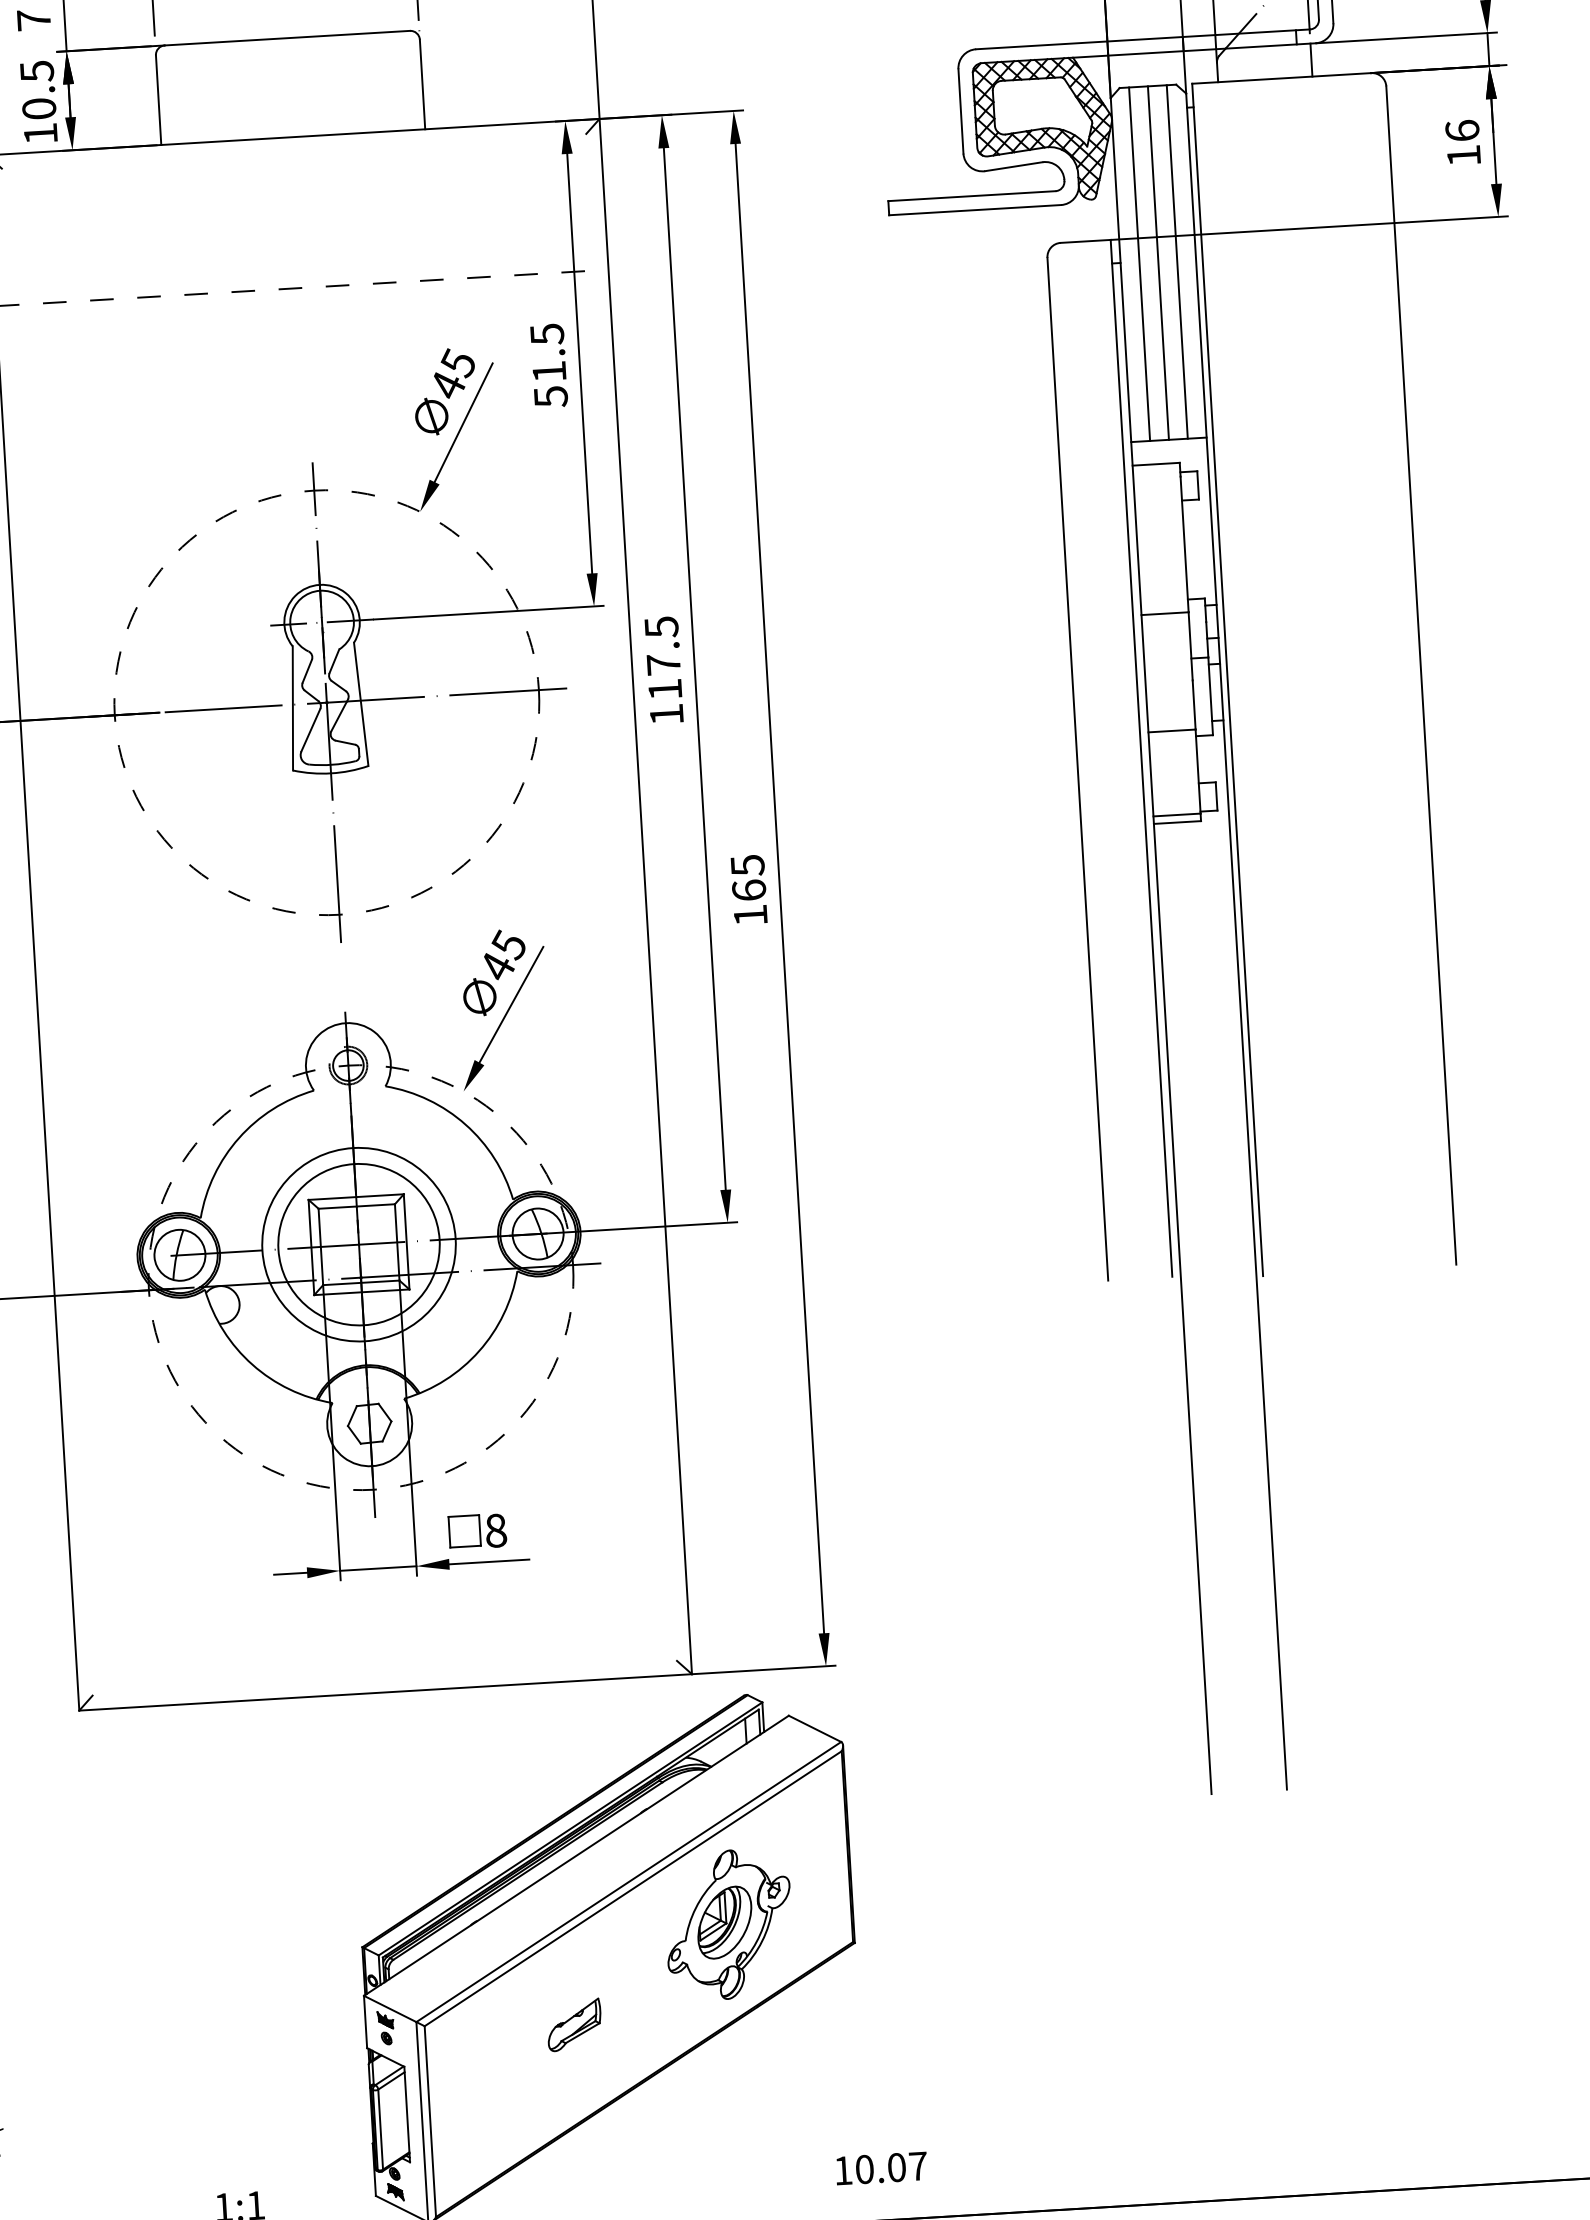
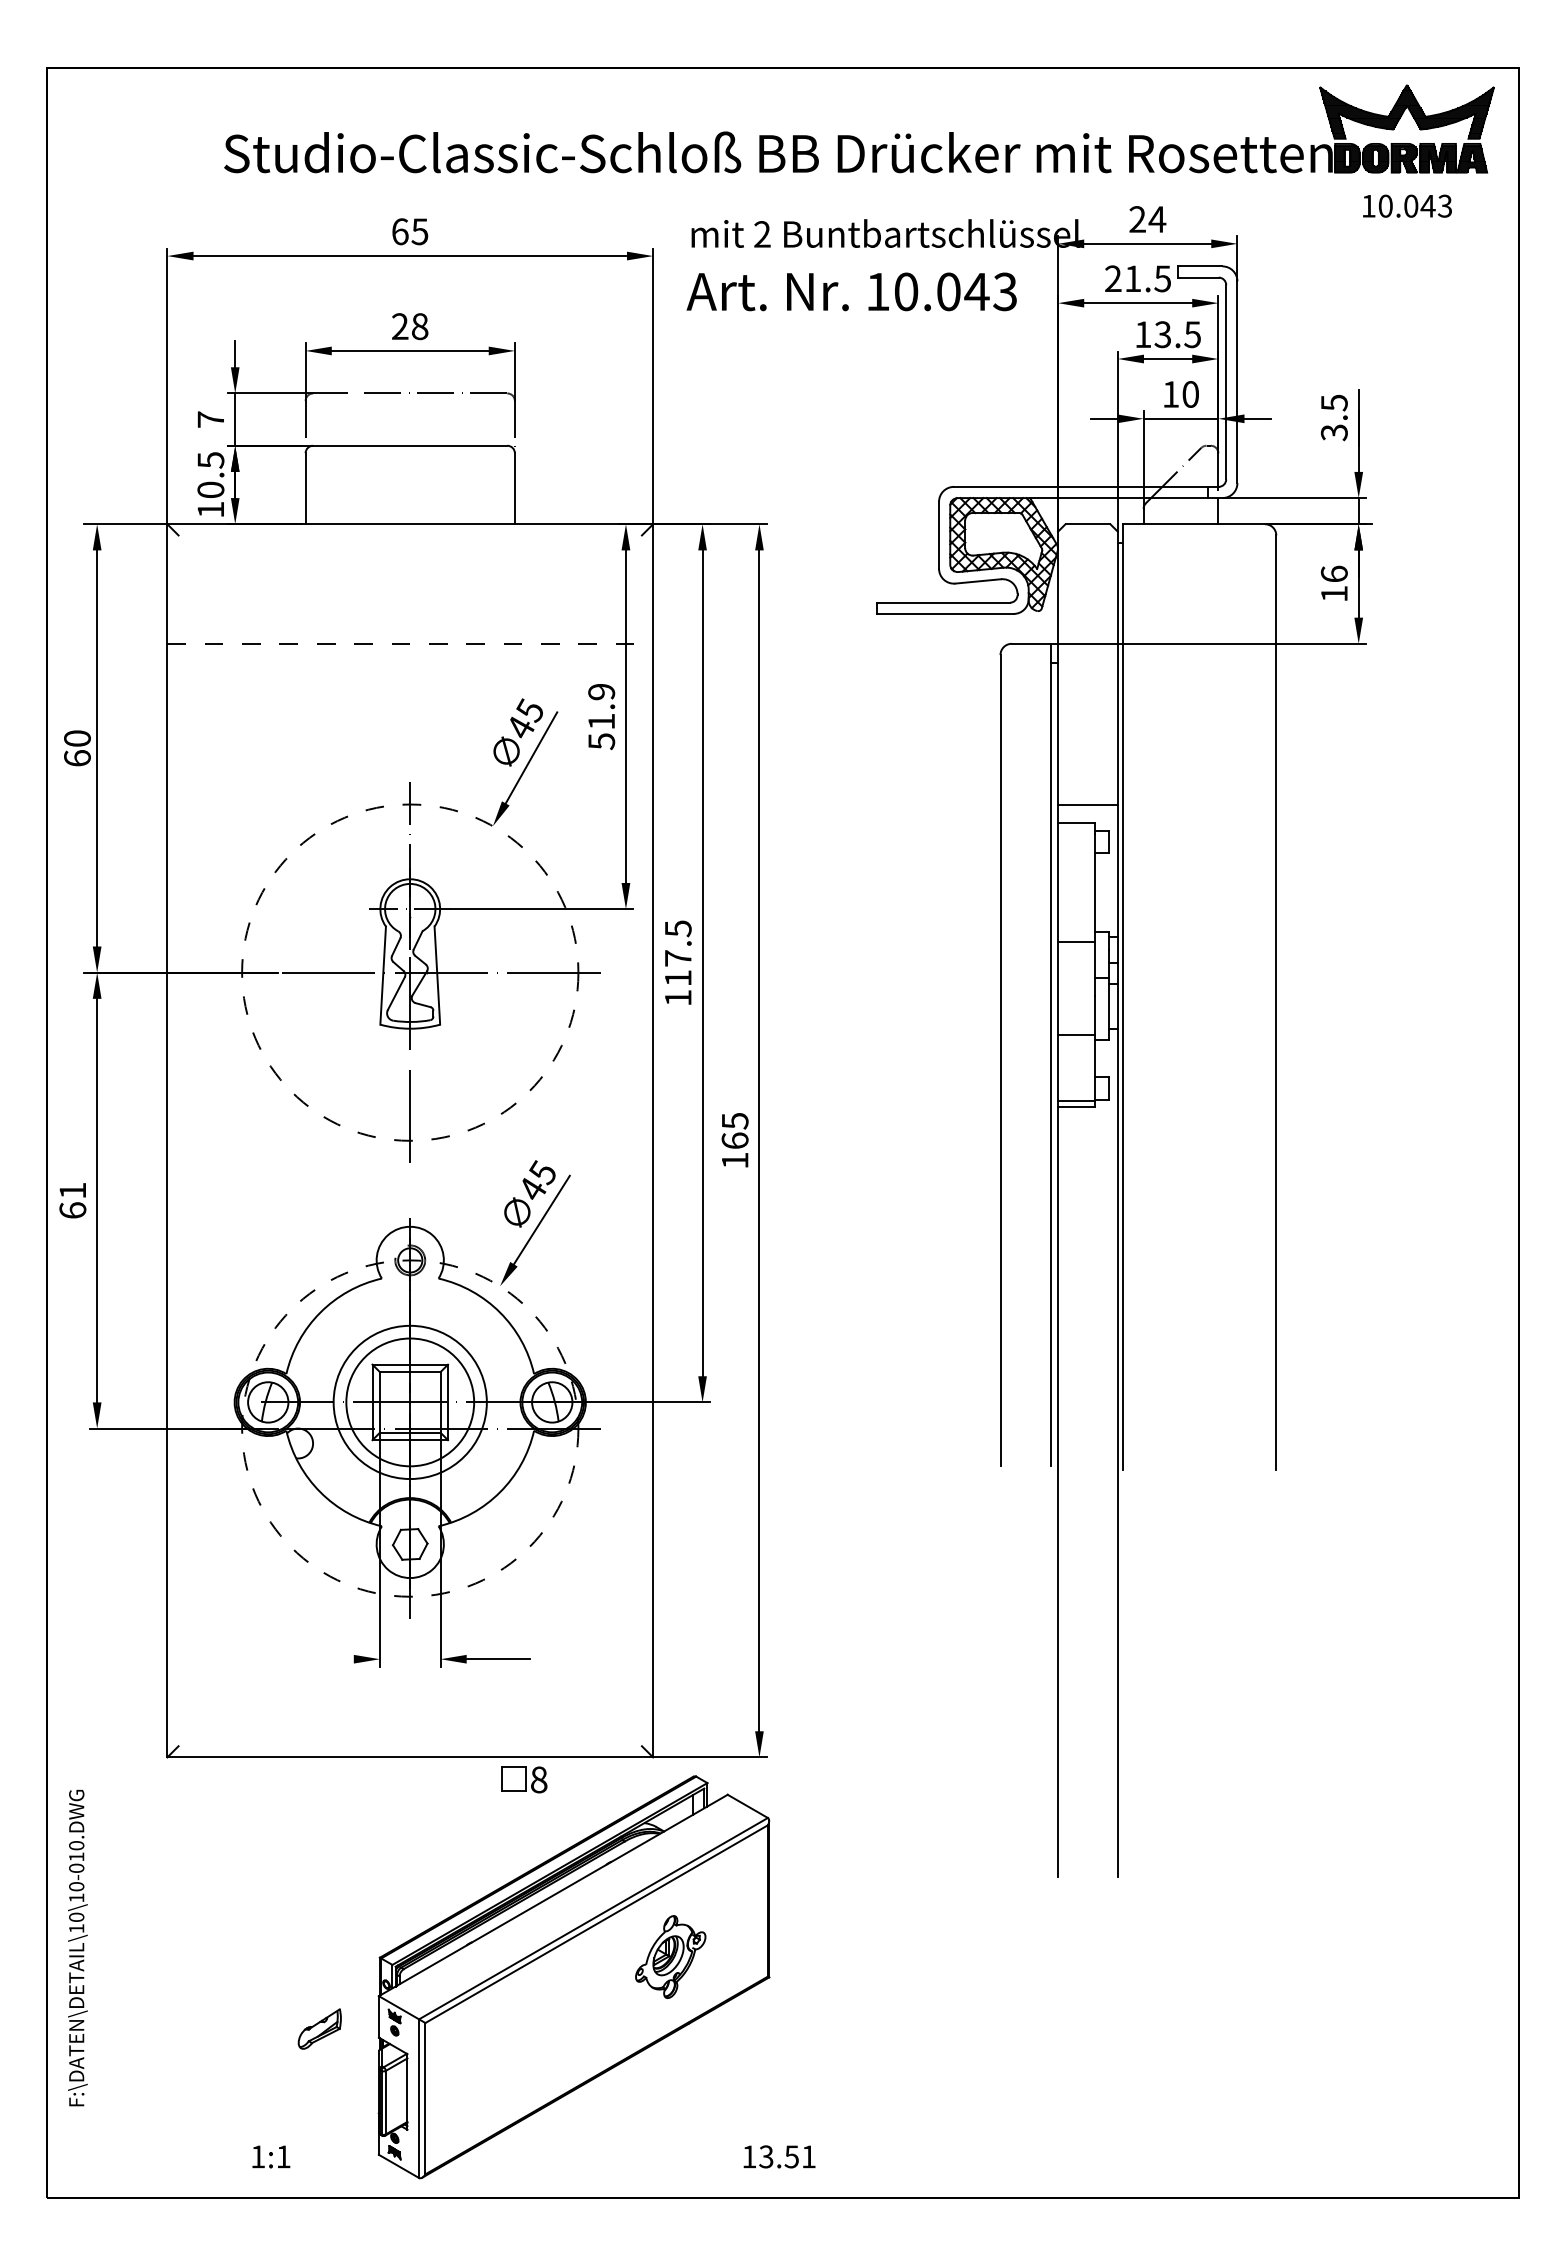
line: (1176, 262) -> (1102, 664), removed
line: (1157, 263) -> (1087, 664), removed
line: (1140, 264) -> (1073, 664), removed
text: (547, 335) -> (601, 692), 51.5 -> 51.9
part: (477, 1531) -> (524, 1779), moved
line: (377, 1568) -> (409, 1659), removed
line: (290, 1574) -> (340, 1659), removed
part: (728, 1923) -> (670, 1956), size x0.7
part: (573, 2024) -> (319, 2028), moved
text: (891, 2167) -> (787, 2156), 10.07 -> 13.51

